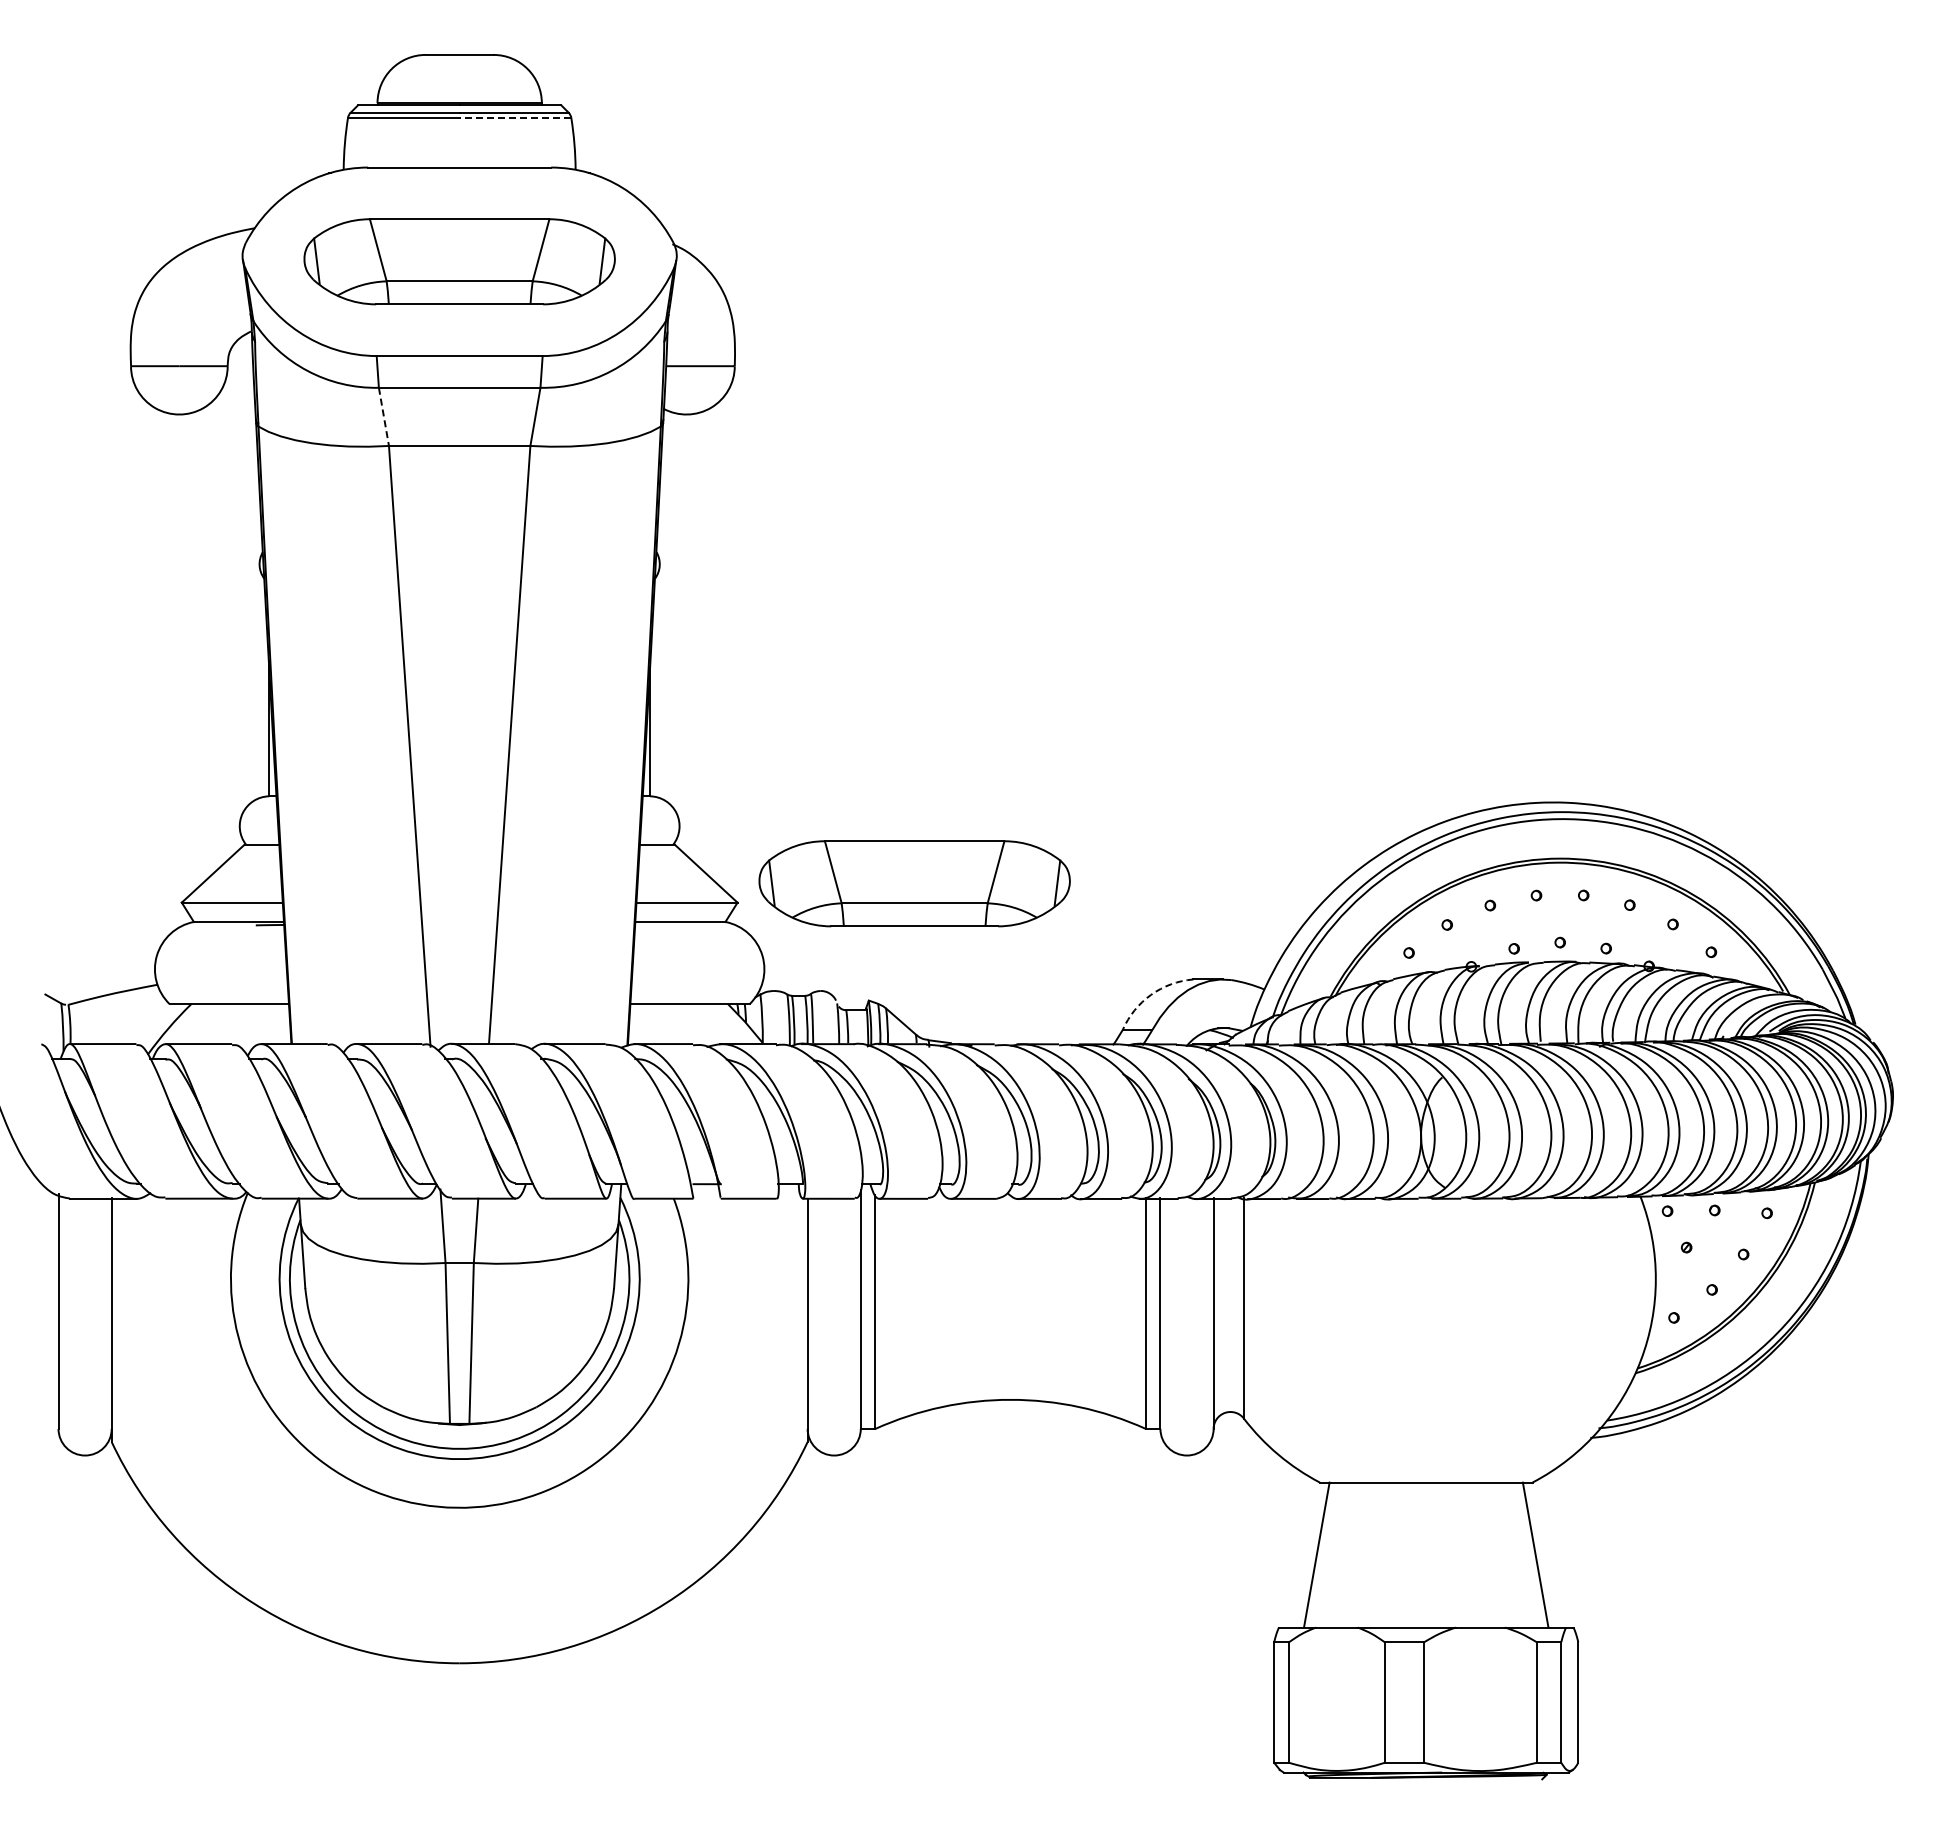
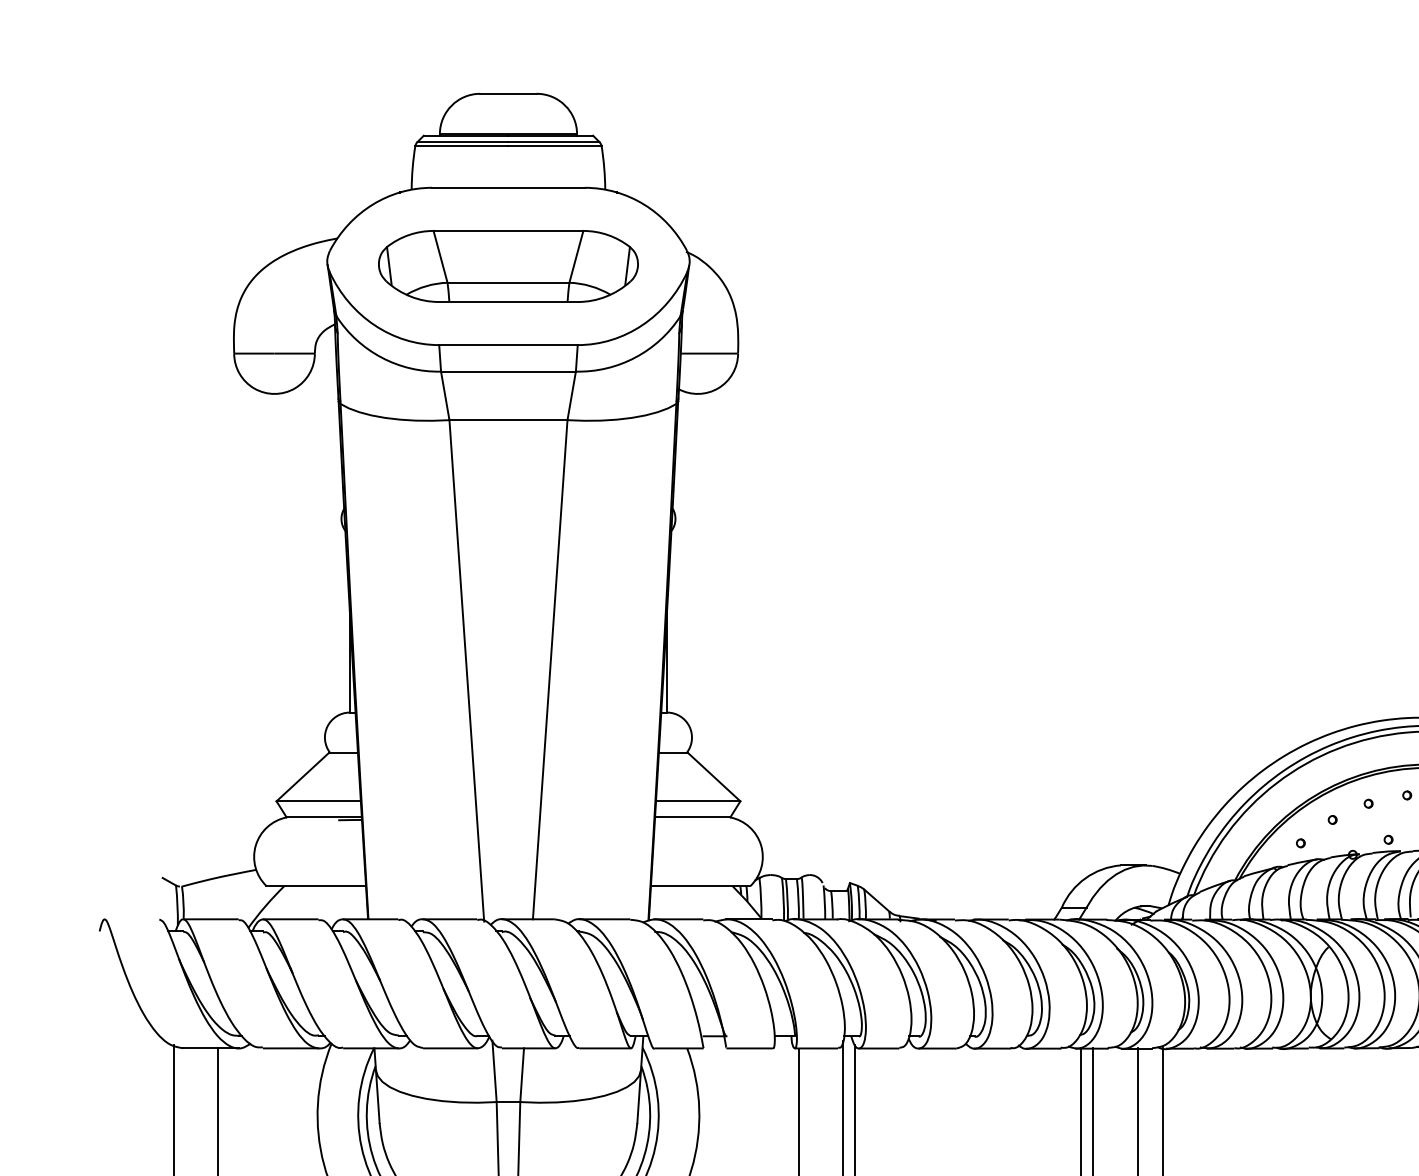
line: (515, 117) -> (555, 146), dashed -> solid
line: (383, 416) -> (444, 395), dashed -> solid
part: (914, 883) -> (888, 785), removed
arc: (1151, 994) -> (1085, 877), dashed -> solid

